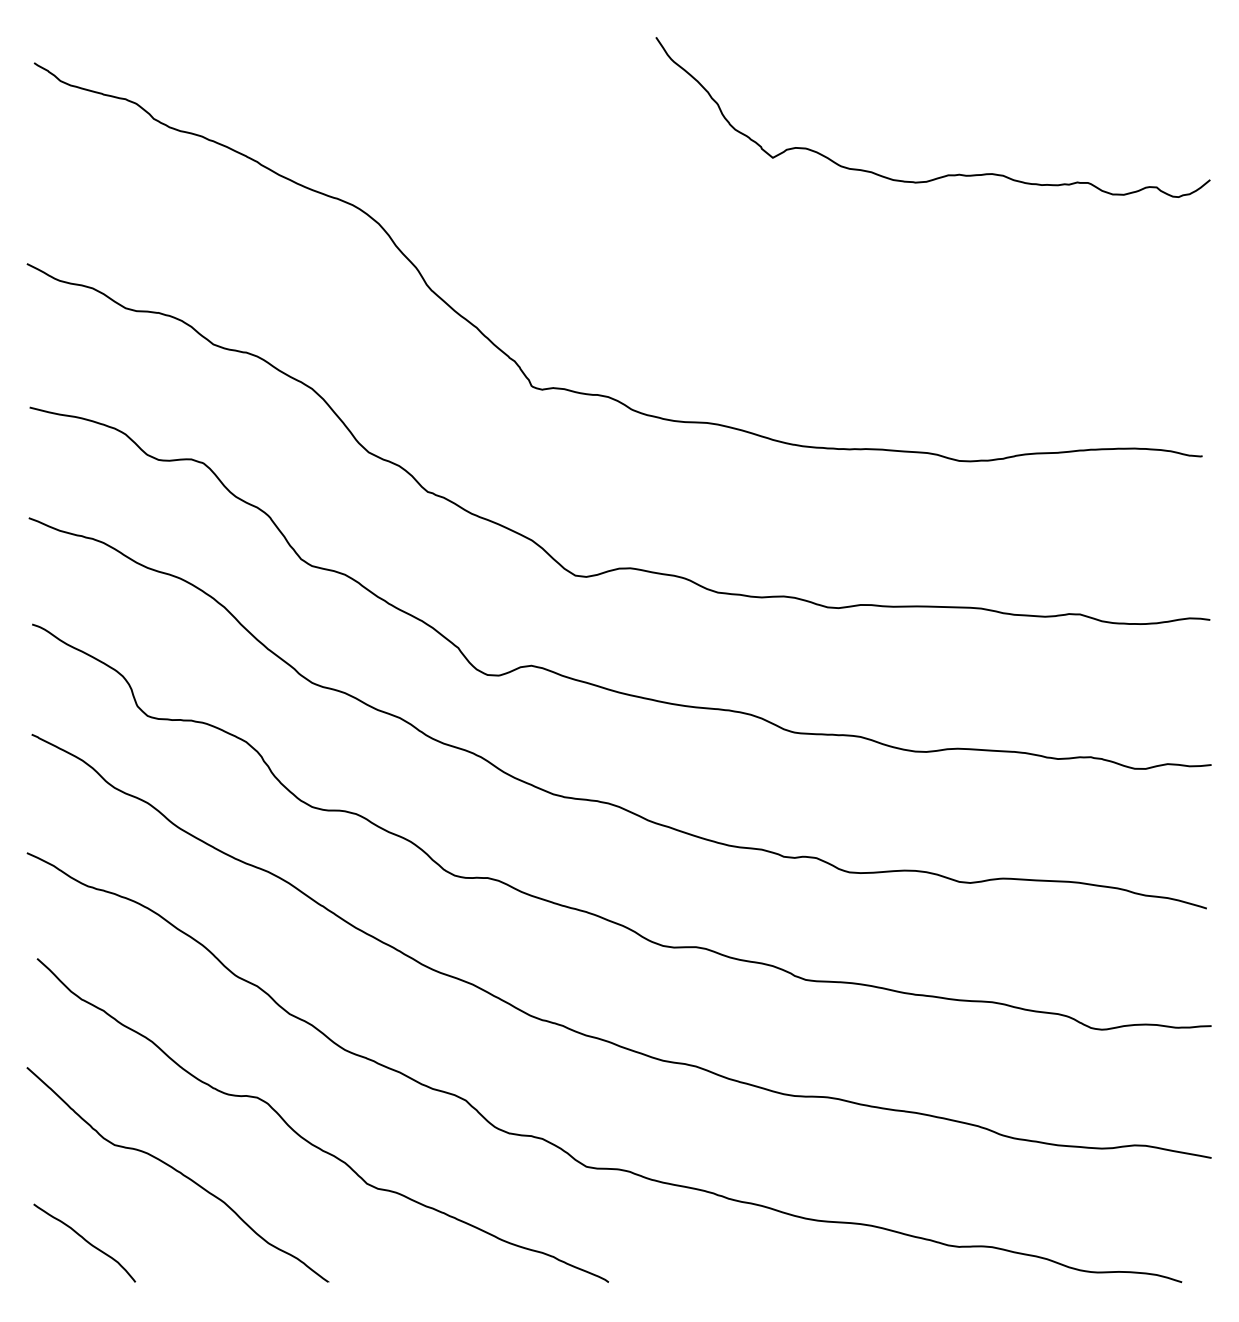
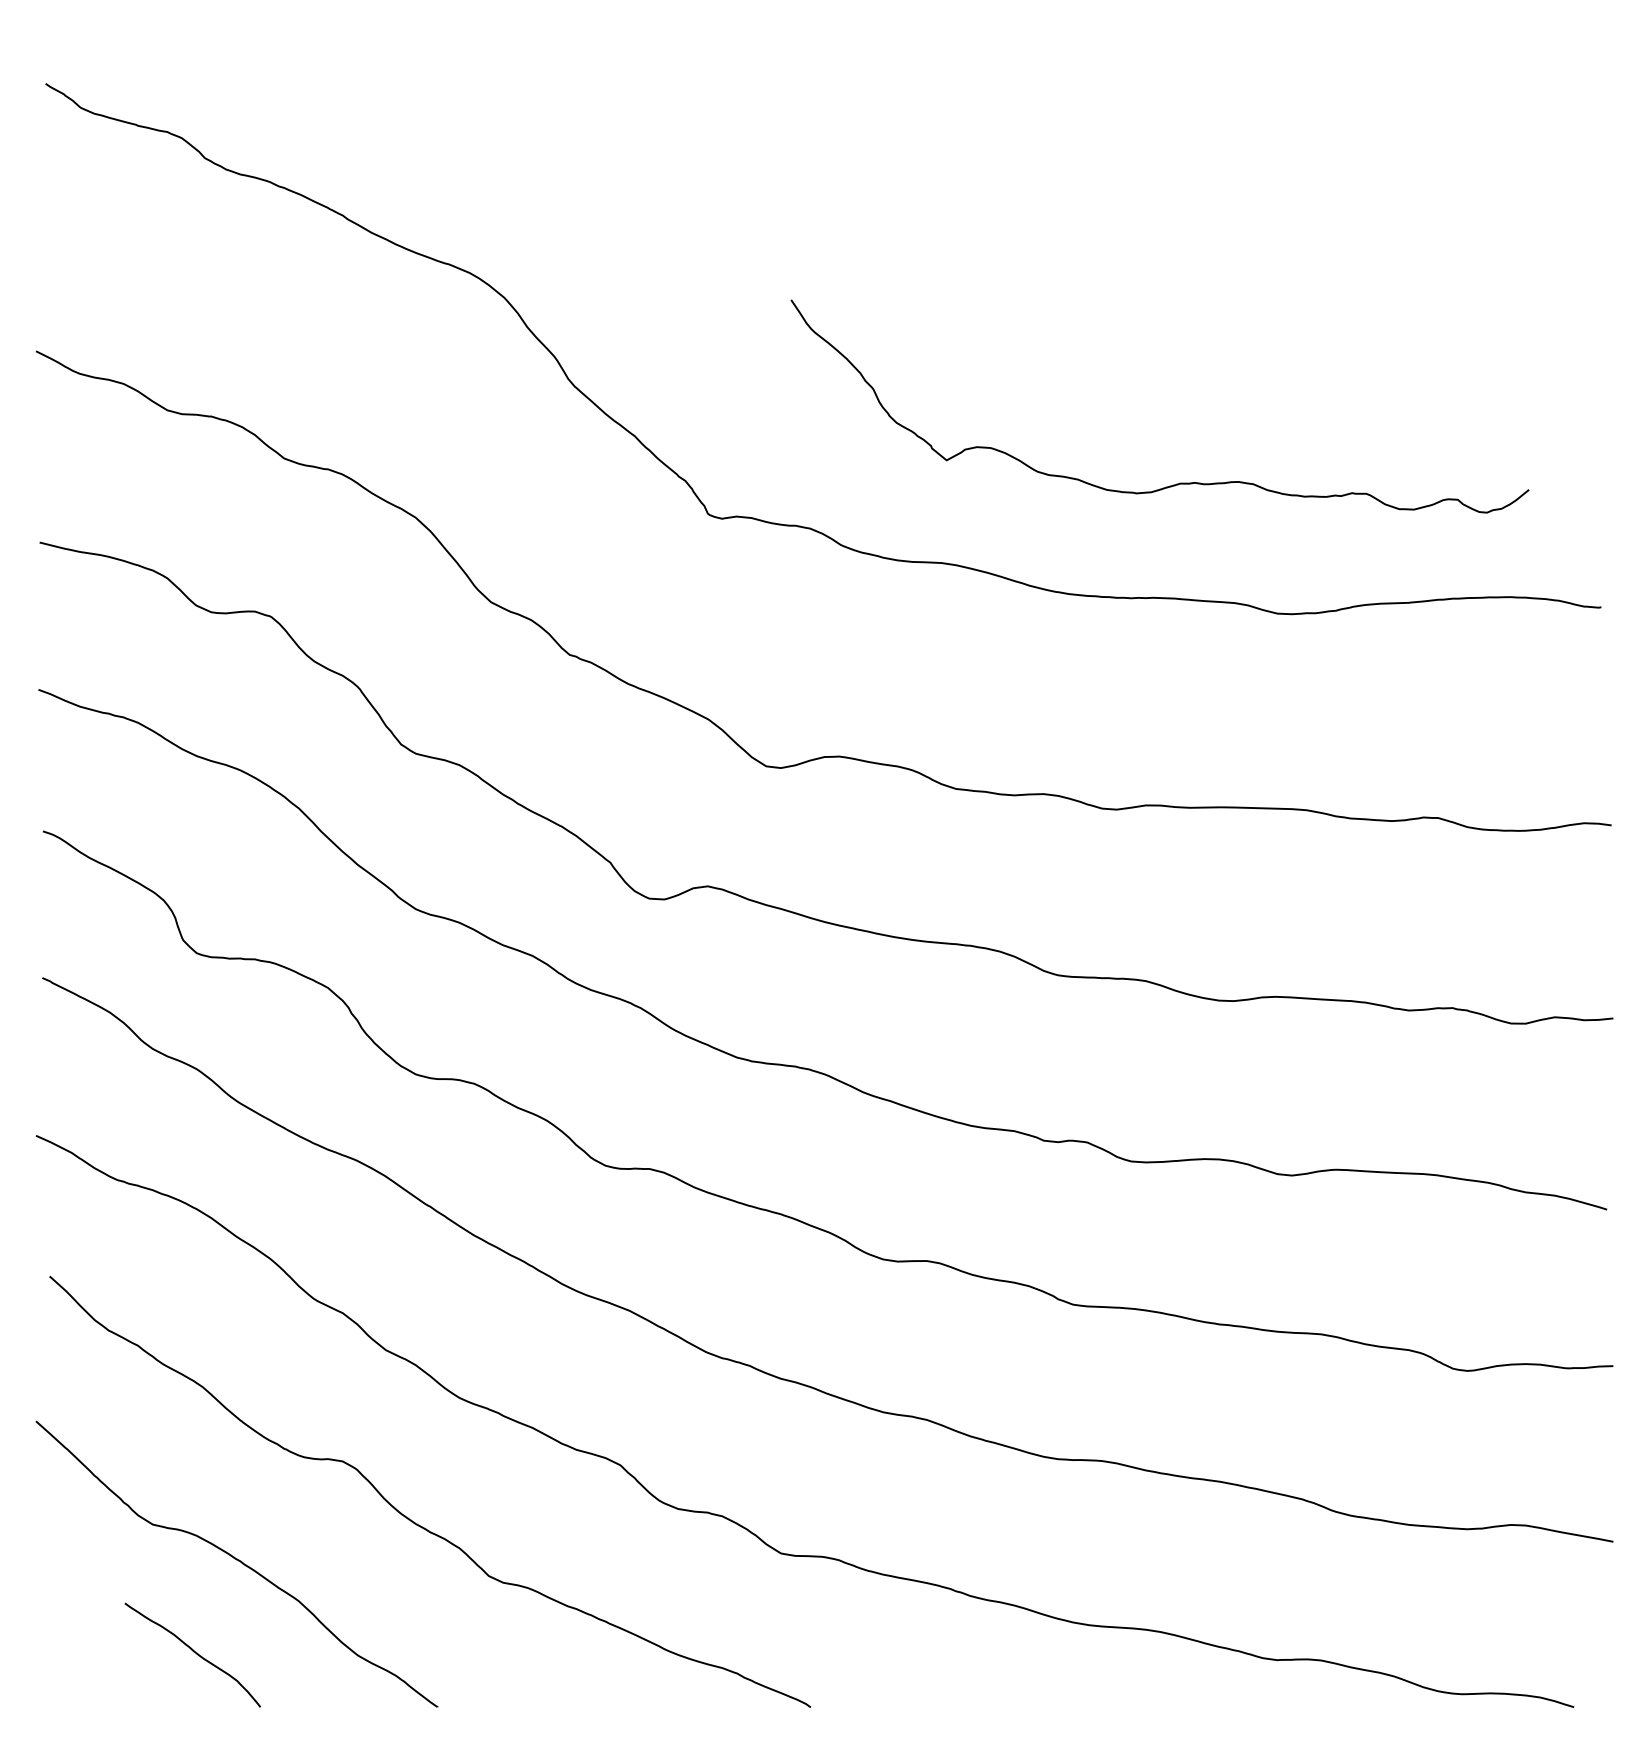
curve: (947, 174) -> (1179, 482), moved
curve: (85, 1241) -> (193, 1652), moved

